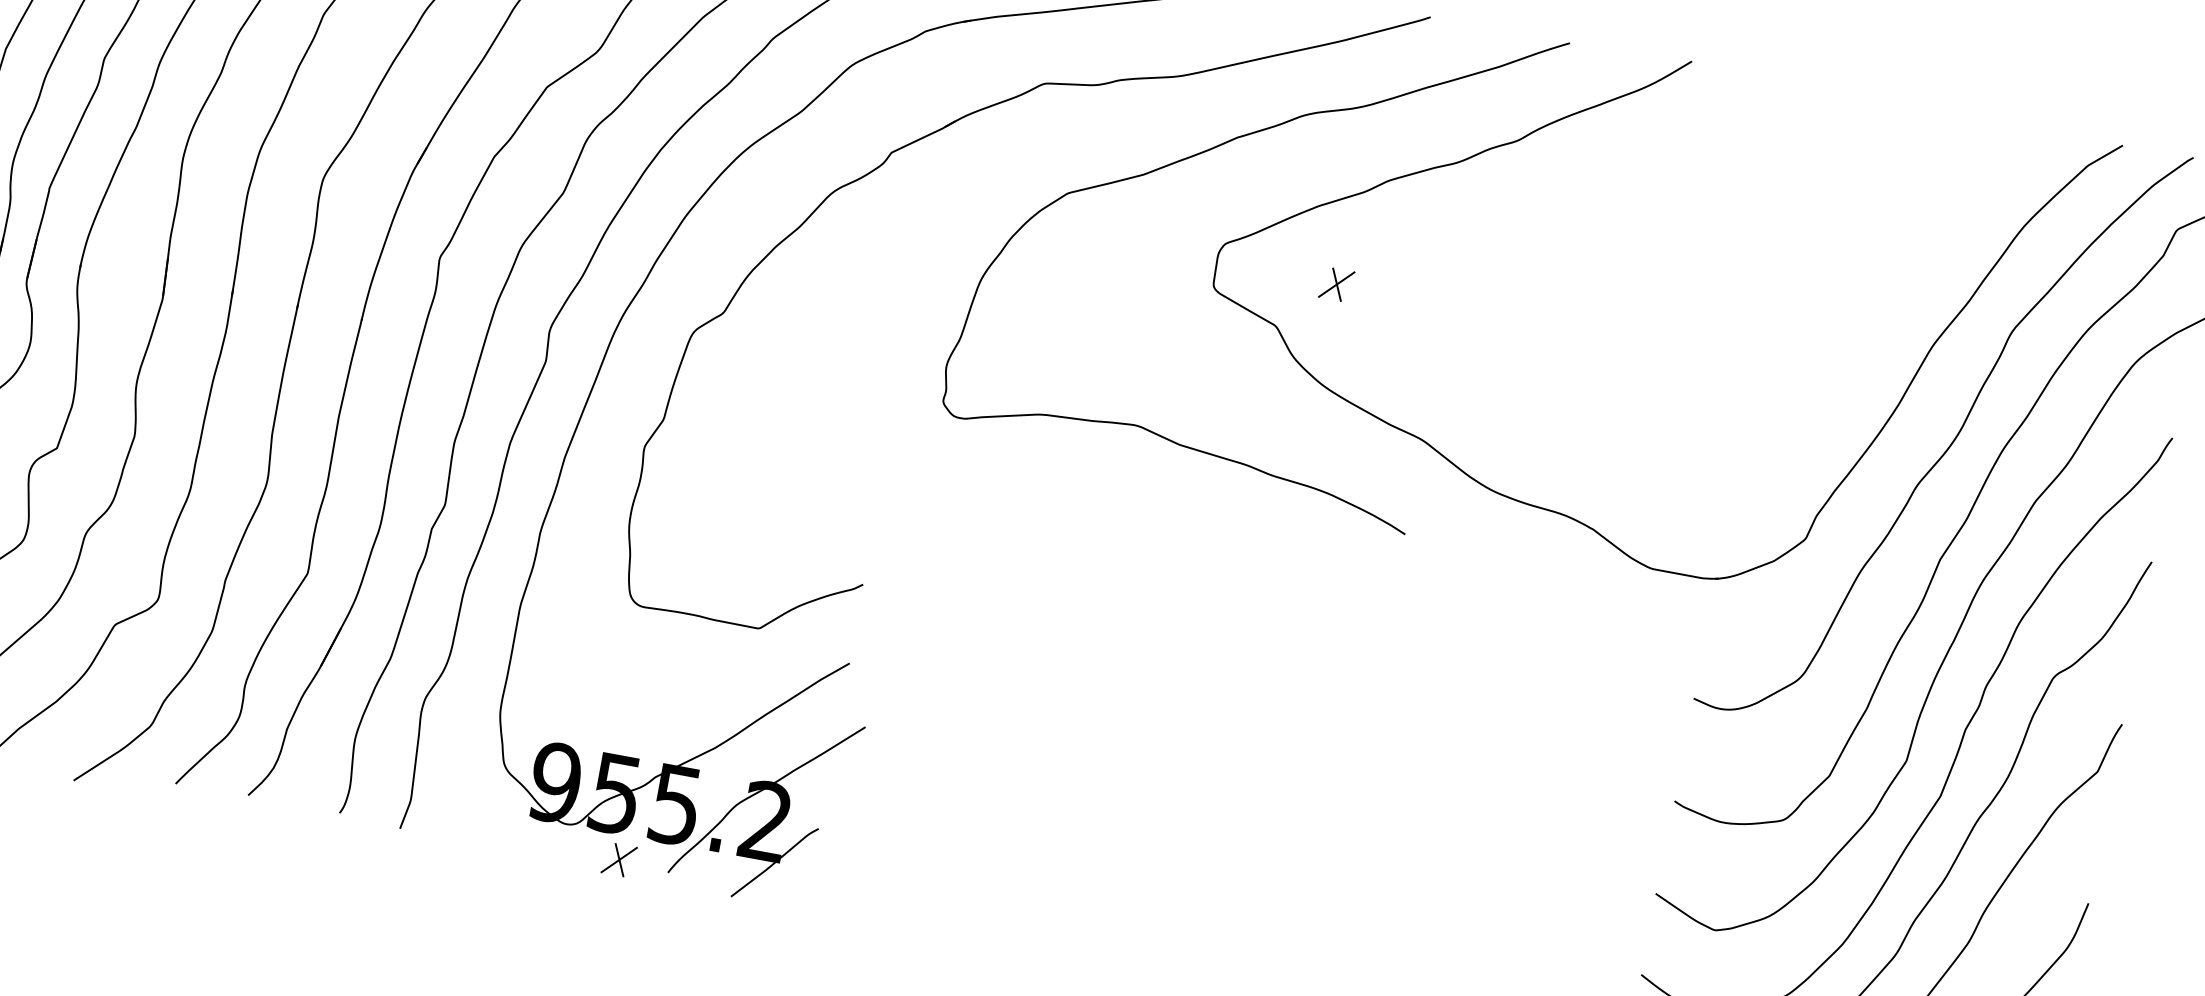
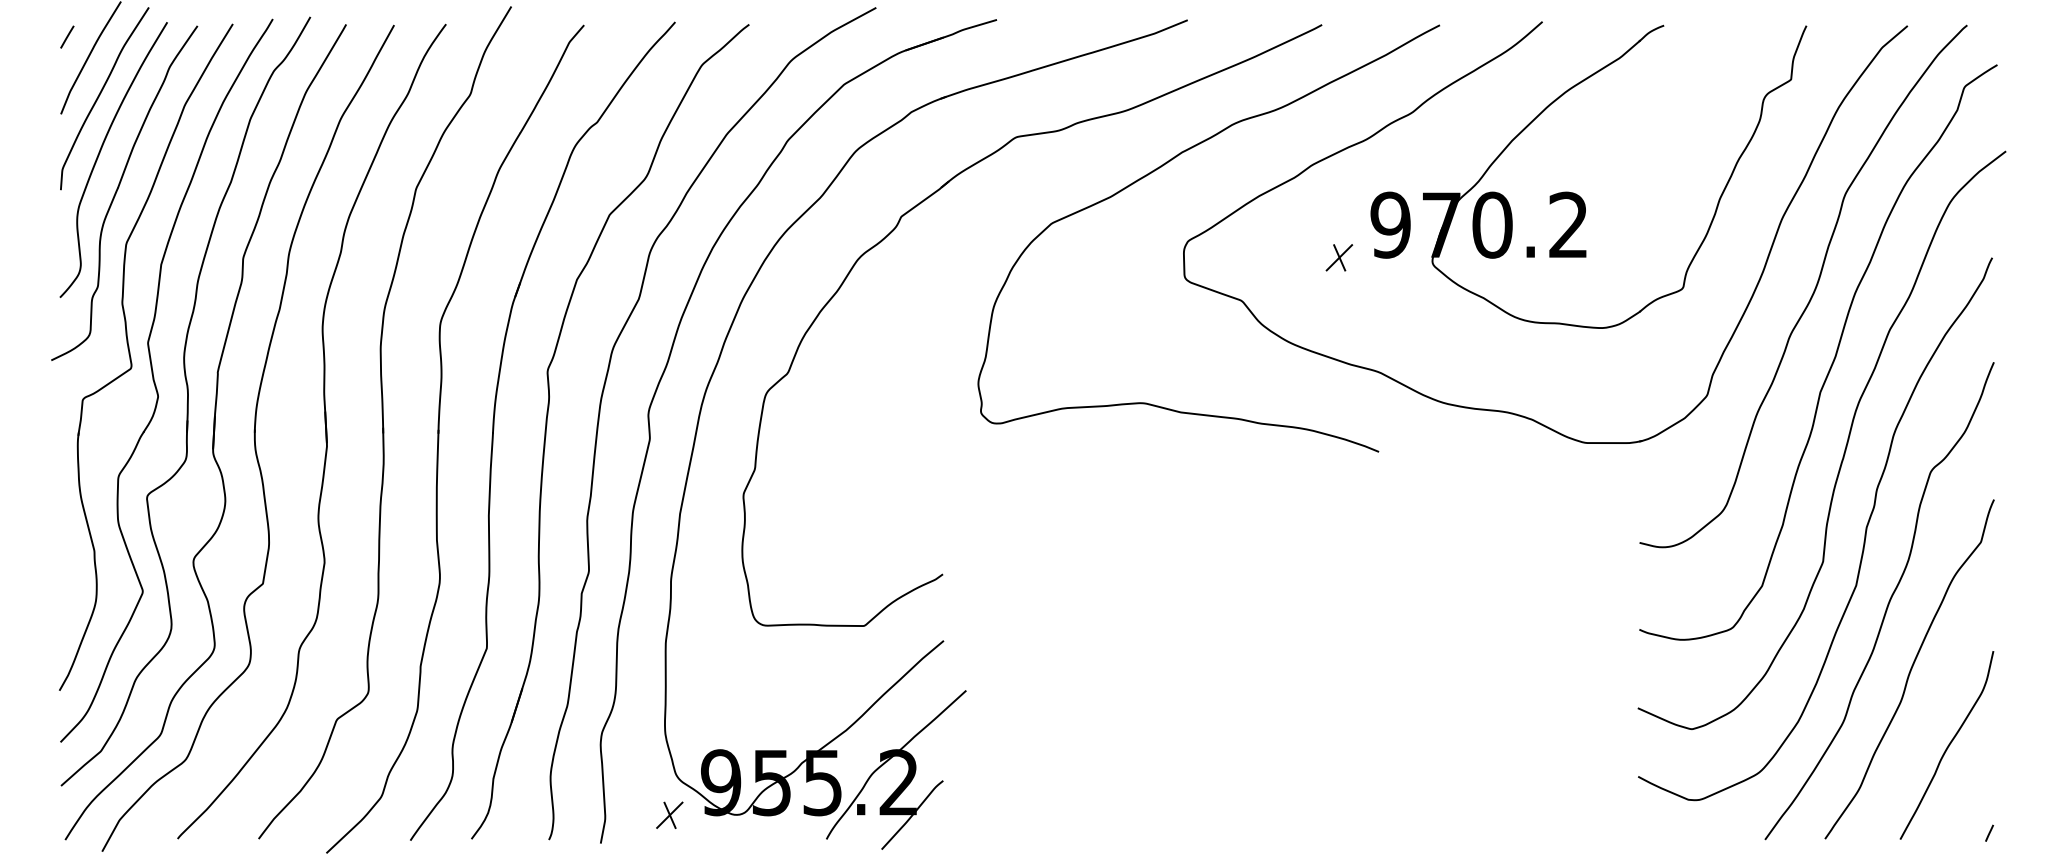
part: (1694, 271) -> (1576, 193), added
part: (1336, 284) -> (1339, 257), moved
part: (619, 859) -> (669, 814), moved

